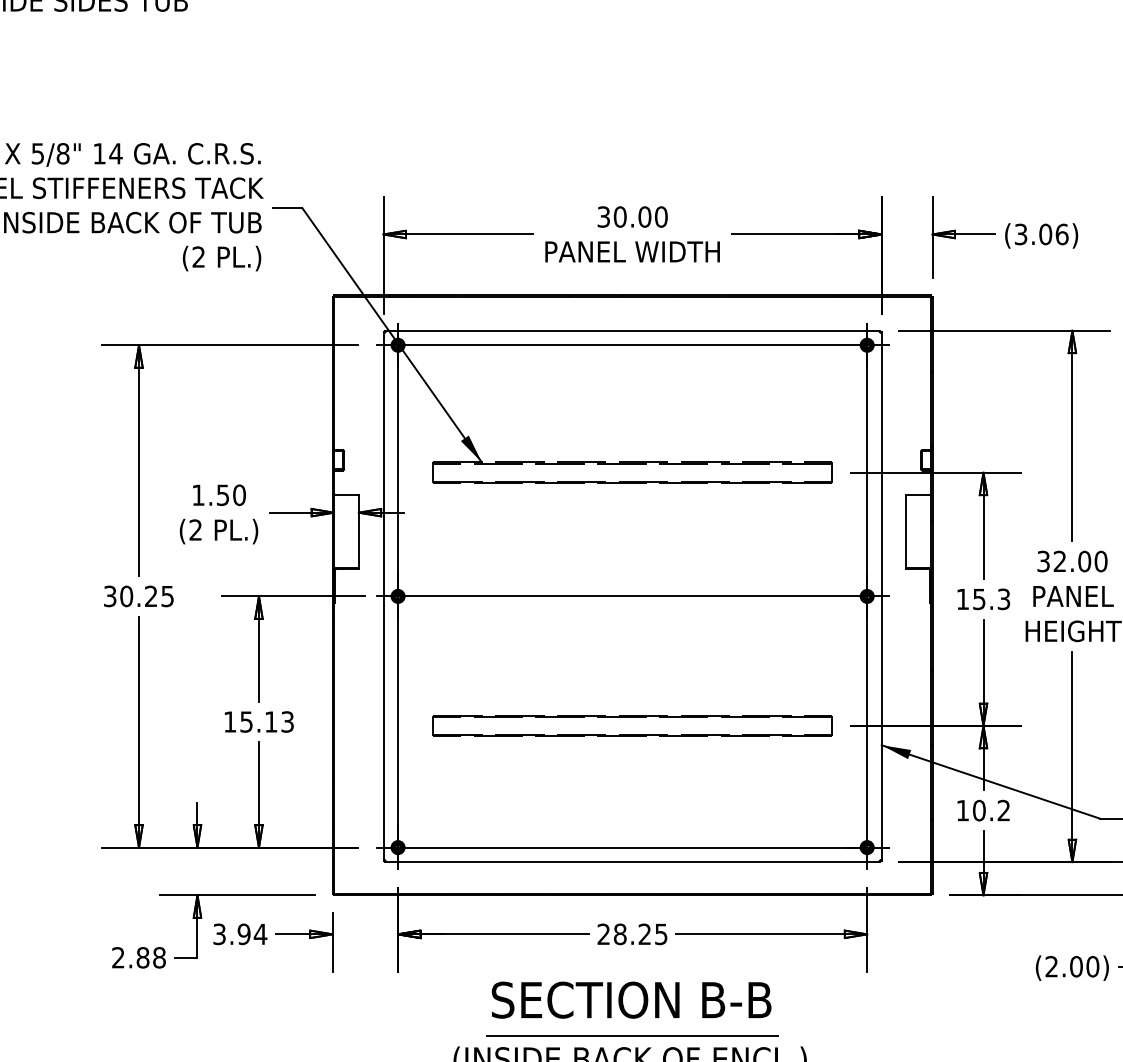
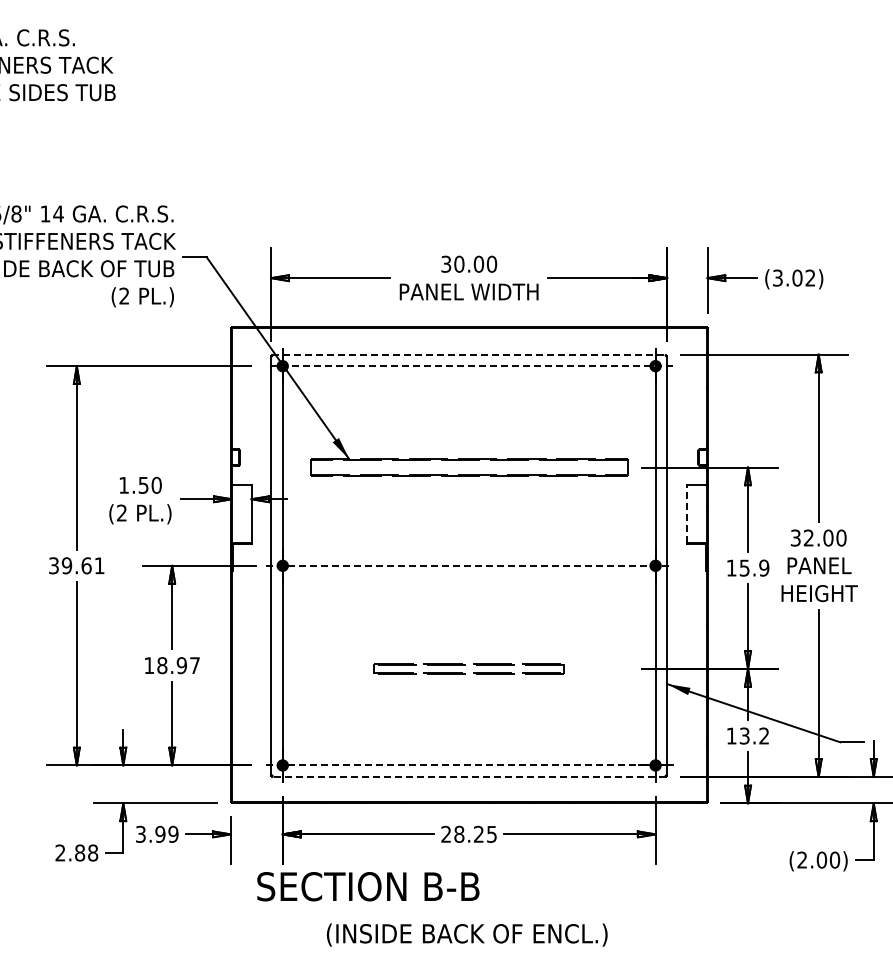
text: (1062, 233) -> (810, 277), (3.06) -> (3.02)
line: (633, 330) -> (469, 354), solid -> dashed
line: (631, 345) -> (468, 366), solid -> dashed
line: (906, 530) -> (686, 513), solid -> dashed
text: (146, 596) -> (82, 565), 30.25 -> 39.61
line: (633, 596) -> (469, 565), solid -> dashed
text: (1004, 598) -> (764, 567), 15.3 -> 15.9
text: (266, 721) -> (178, 665), 15.13 -> 18.97
part: (633, 725) -> (469, 668), size x0.6
text: (979, 809) -> (744, 735), 10.2 -> 13.2
line: (633, 847) -> (469, 765), solid -> dashed
line: (633, 861) -> (469, 776), solid -> dashed
text: (260, 933) -> (173, 833), 3.94 -> 3.99
text: (631, 999) -> (368, 886), moved
line: (631, 1035) -> (468, 914), removed

